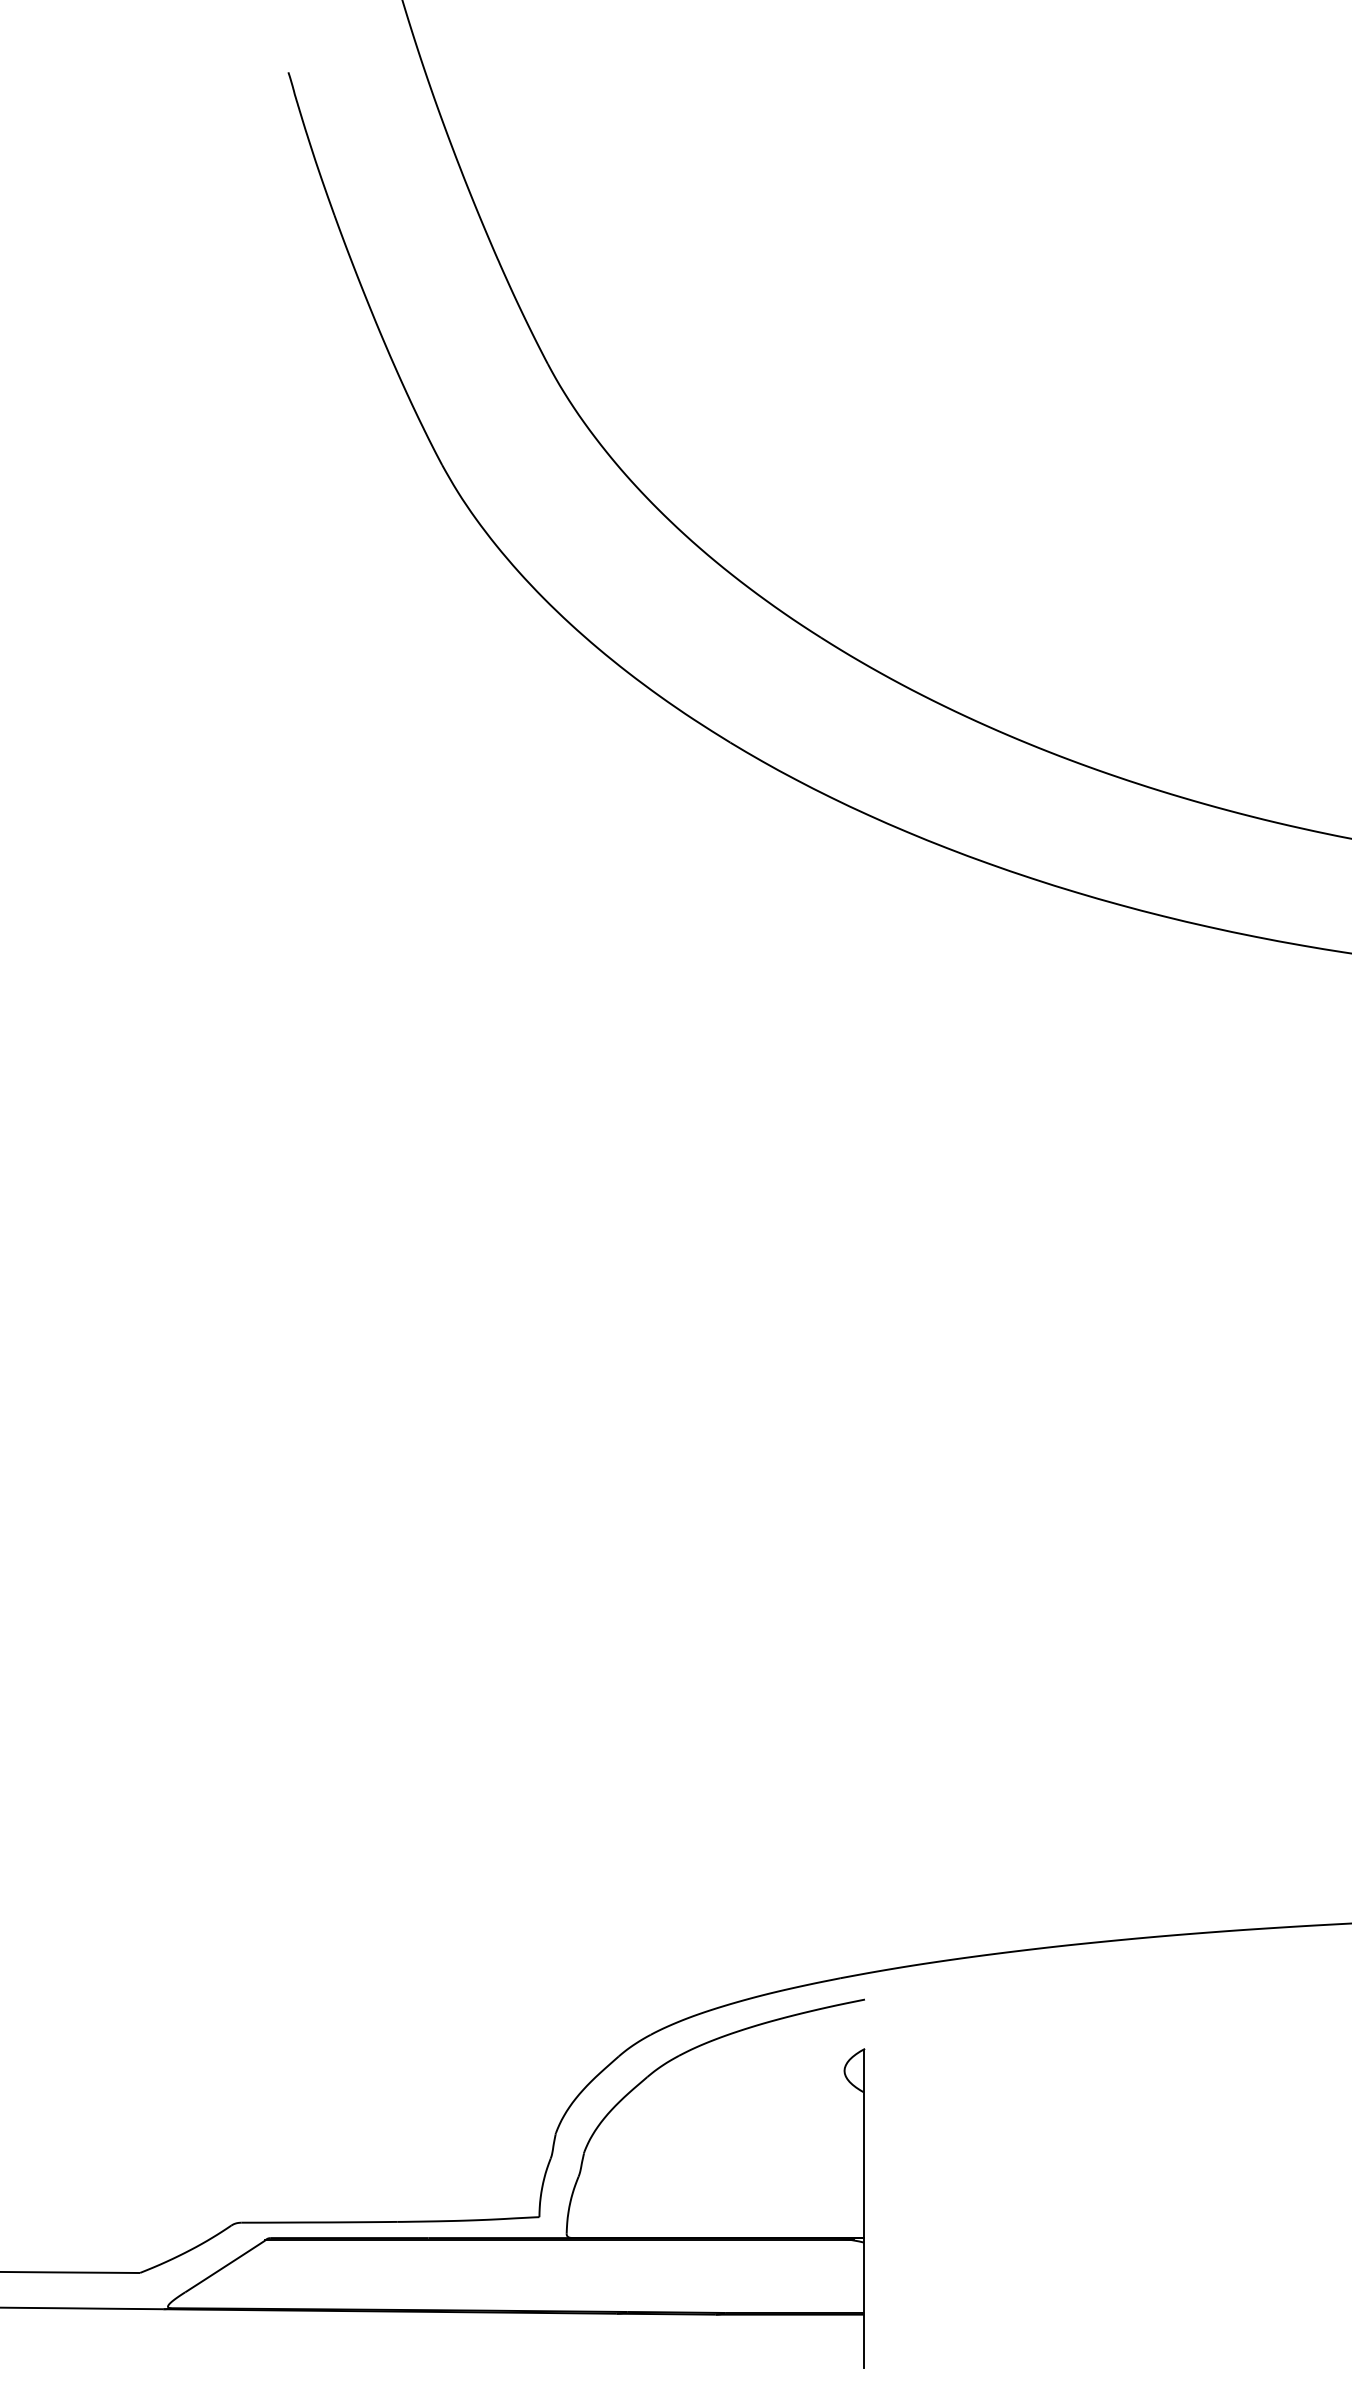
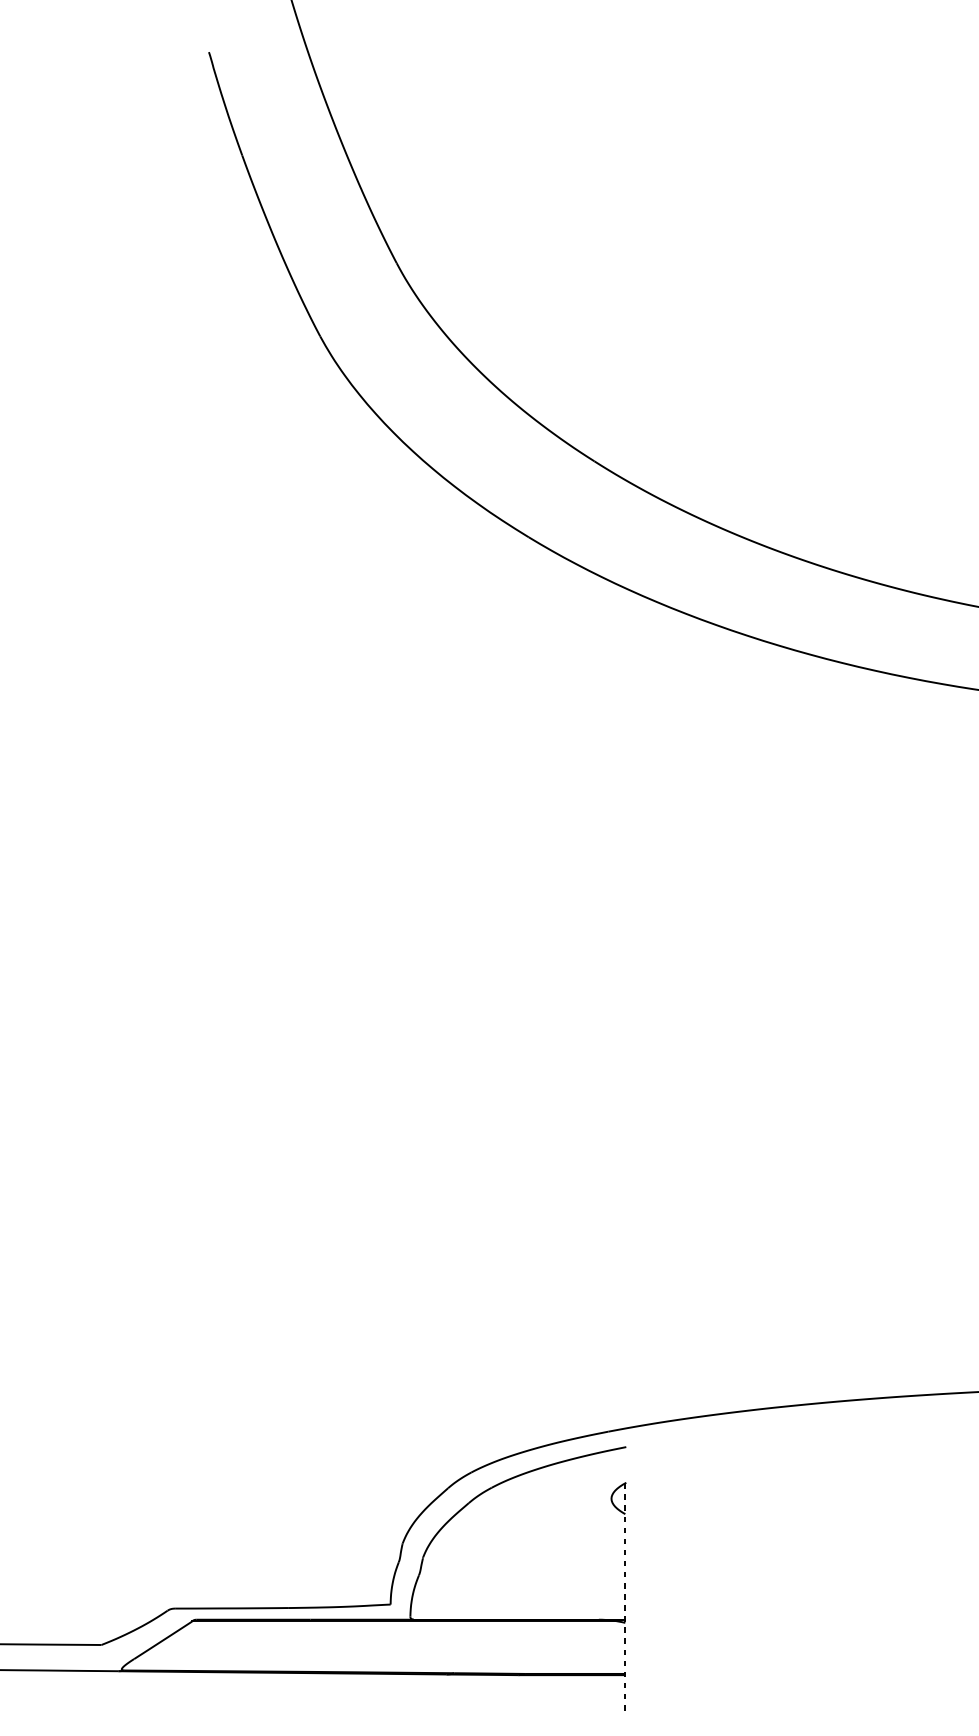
line: (863, 2209) -> (625, 1599), solid -> dashed

